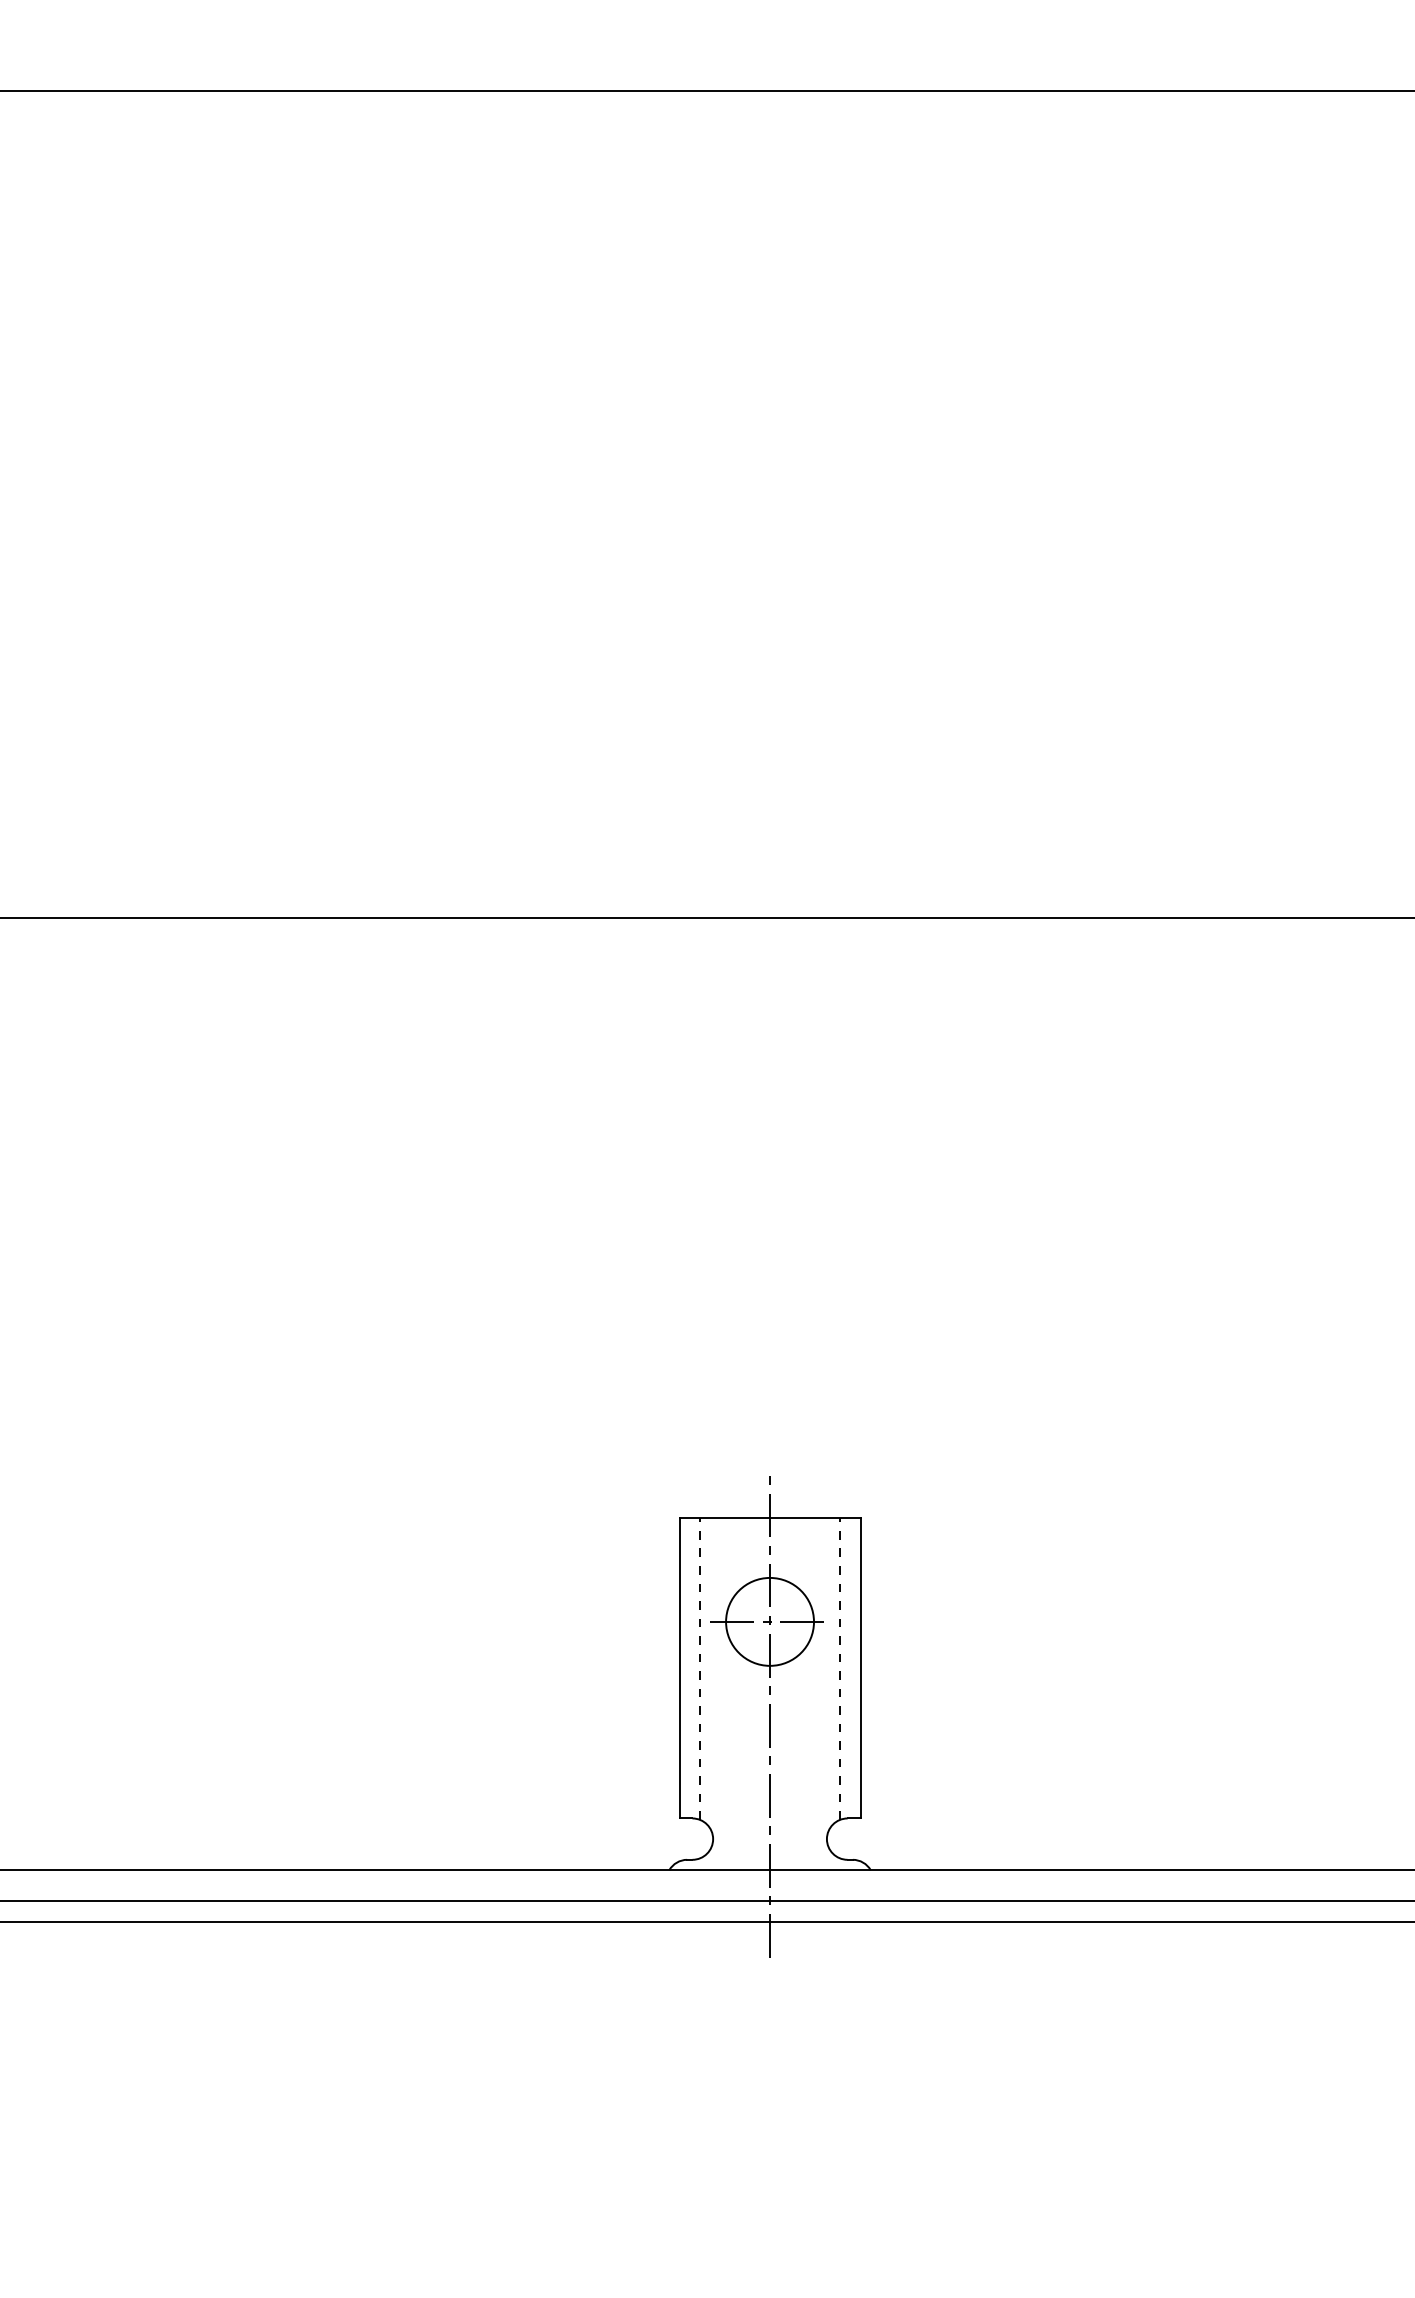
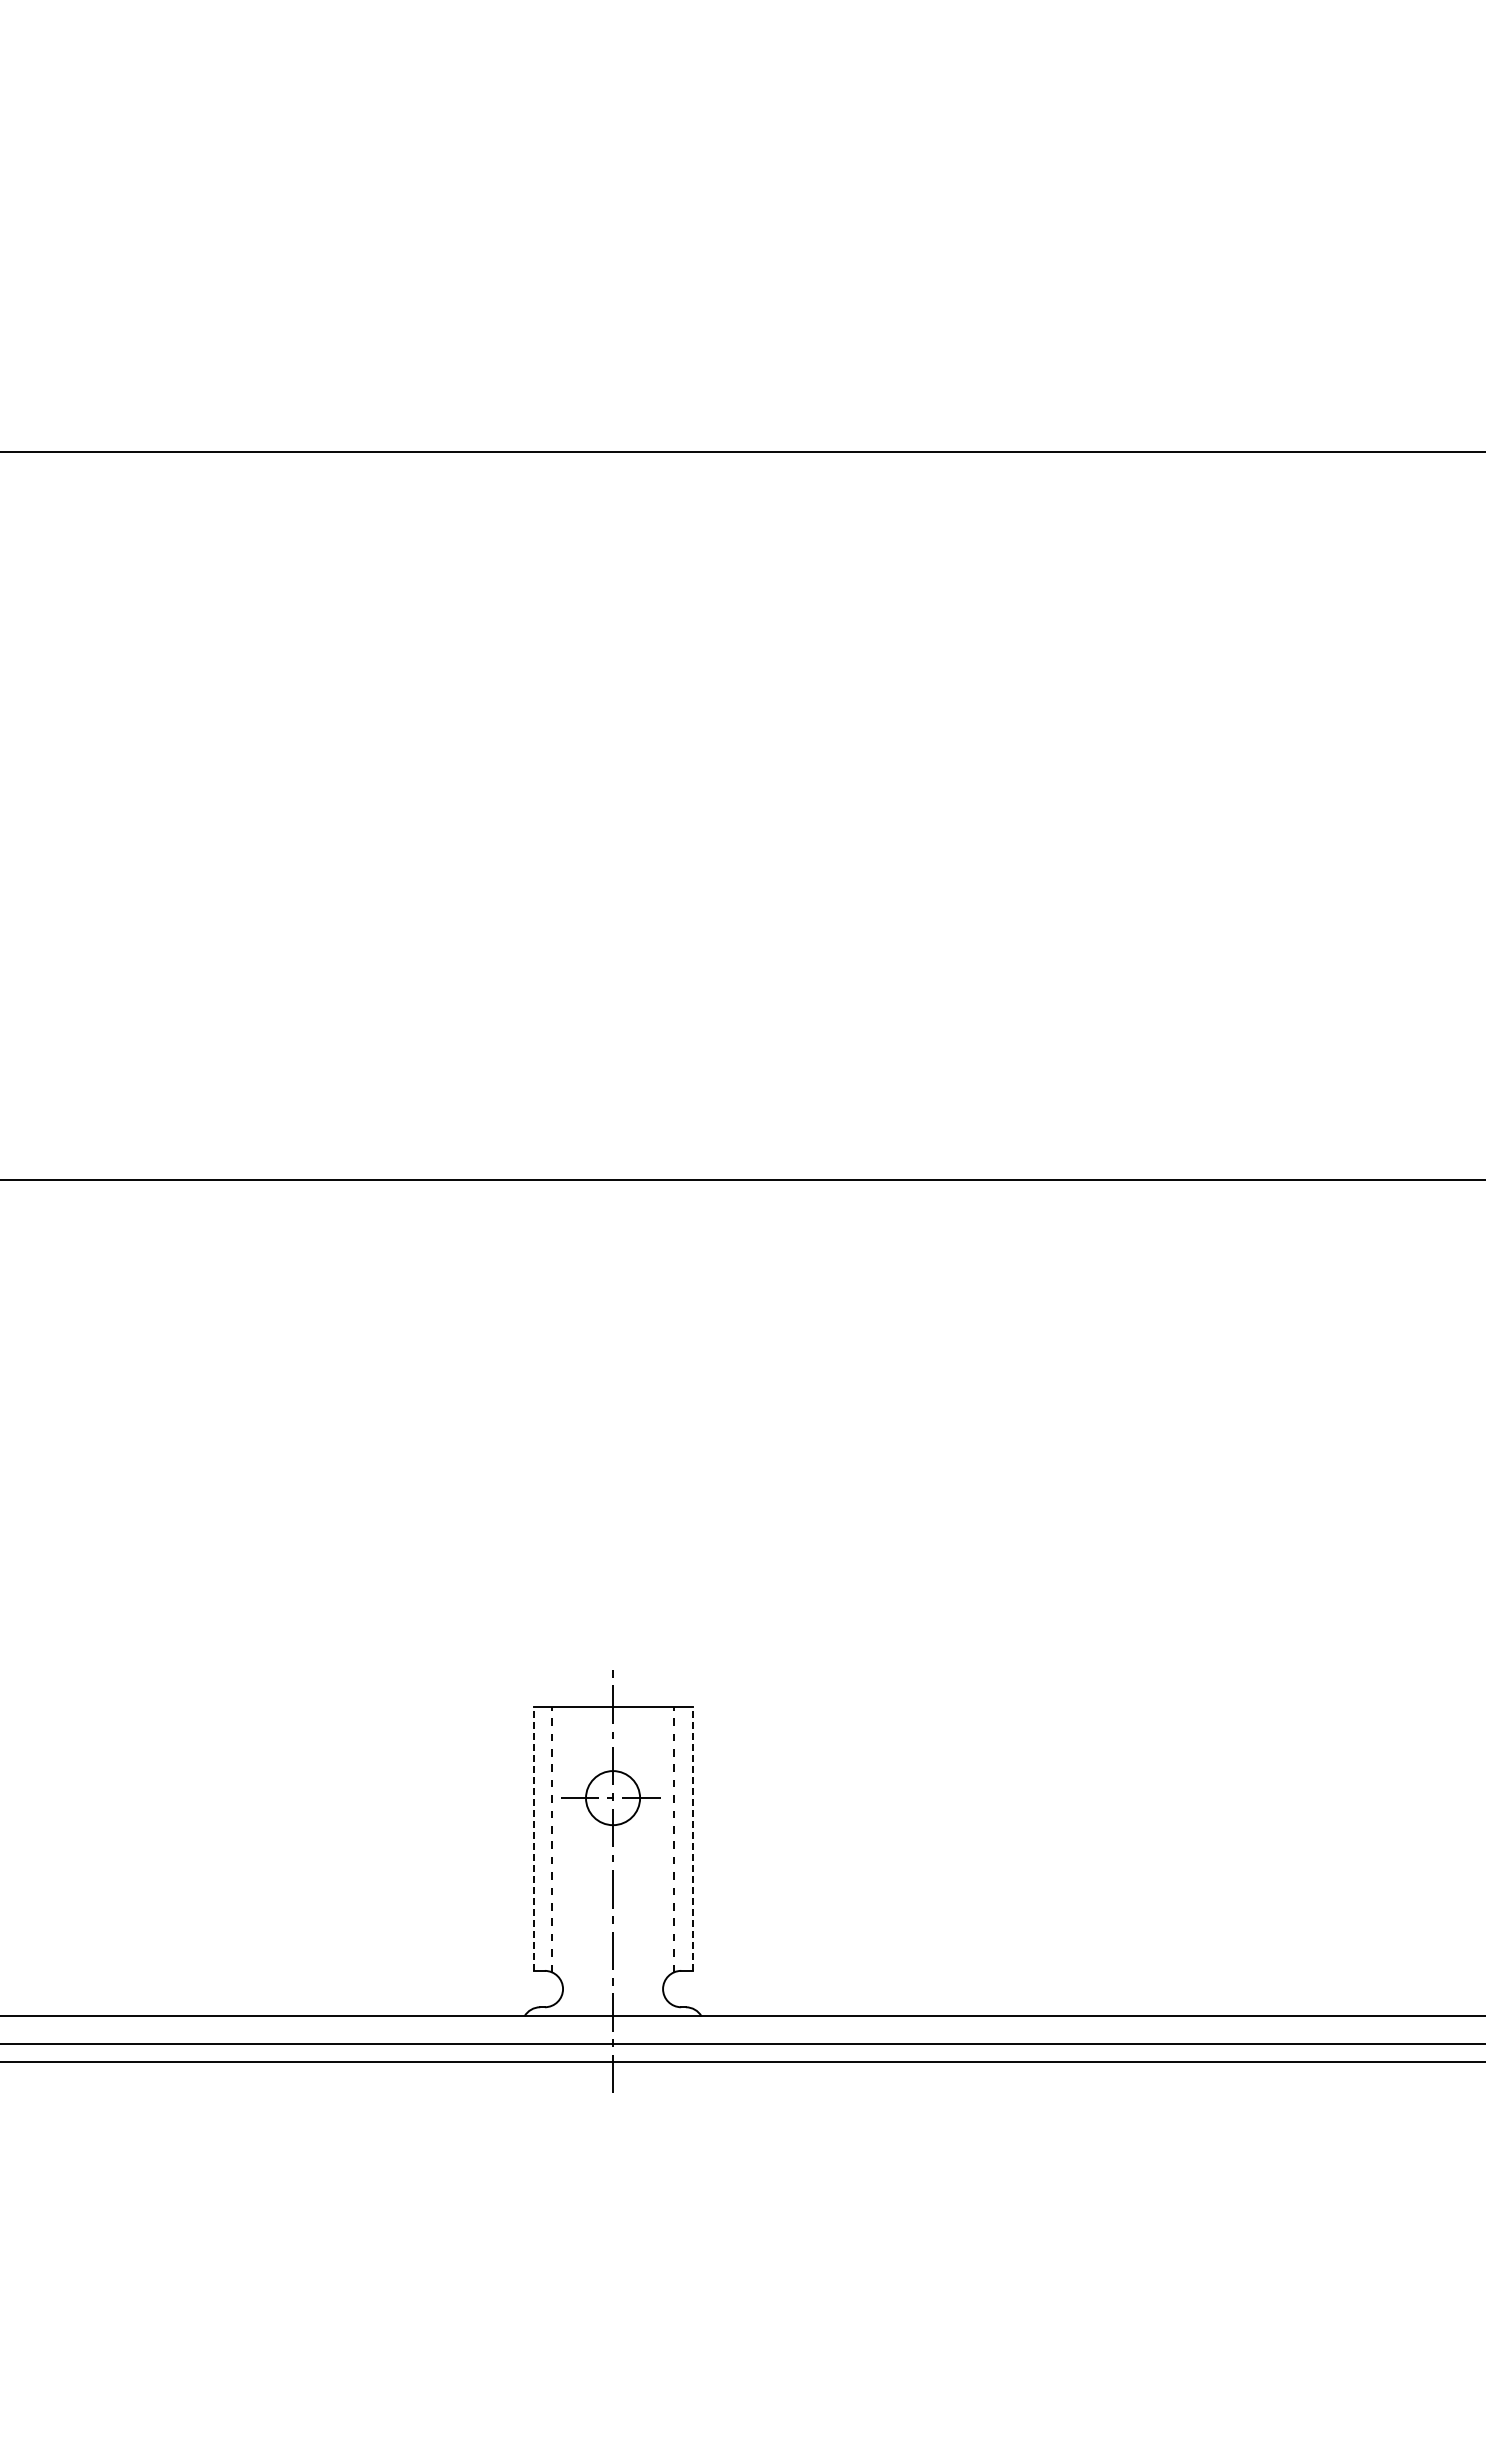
circle: (769, 1621) -> (612, 1797), size x0.7
line: (679, 1668) -> (533, 1839), solid -> dashed
line: (860, 1668) -> (692, 1839), solid -> dashed

